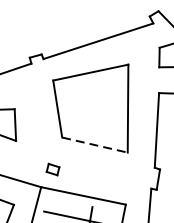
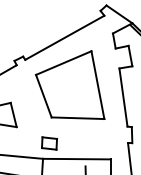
line: (95, 145) -> (78, 118), dashed -> solid
part: (53, 169) -> (49, 143), size x1.67

